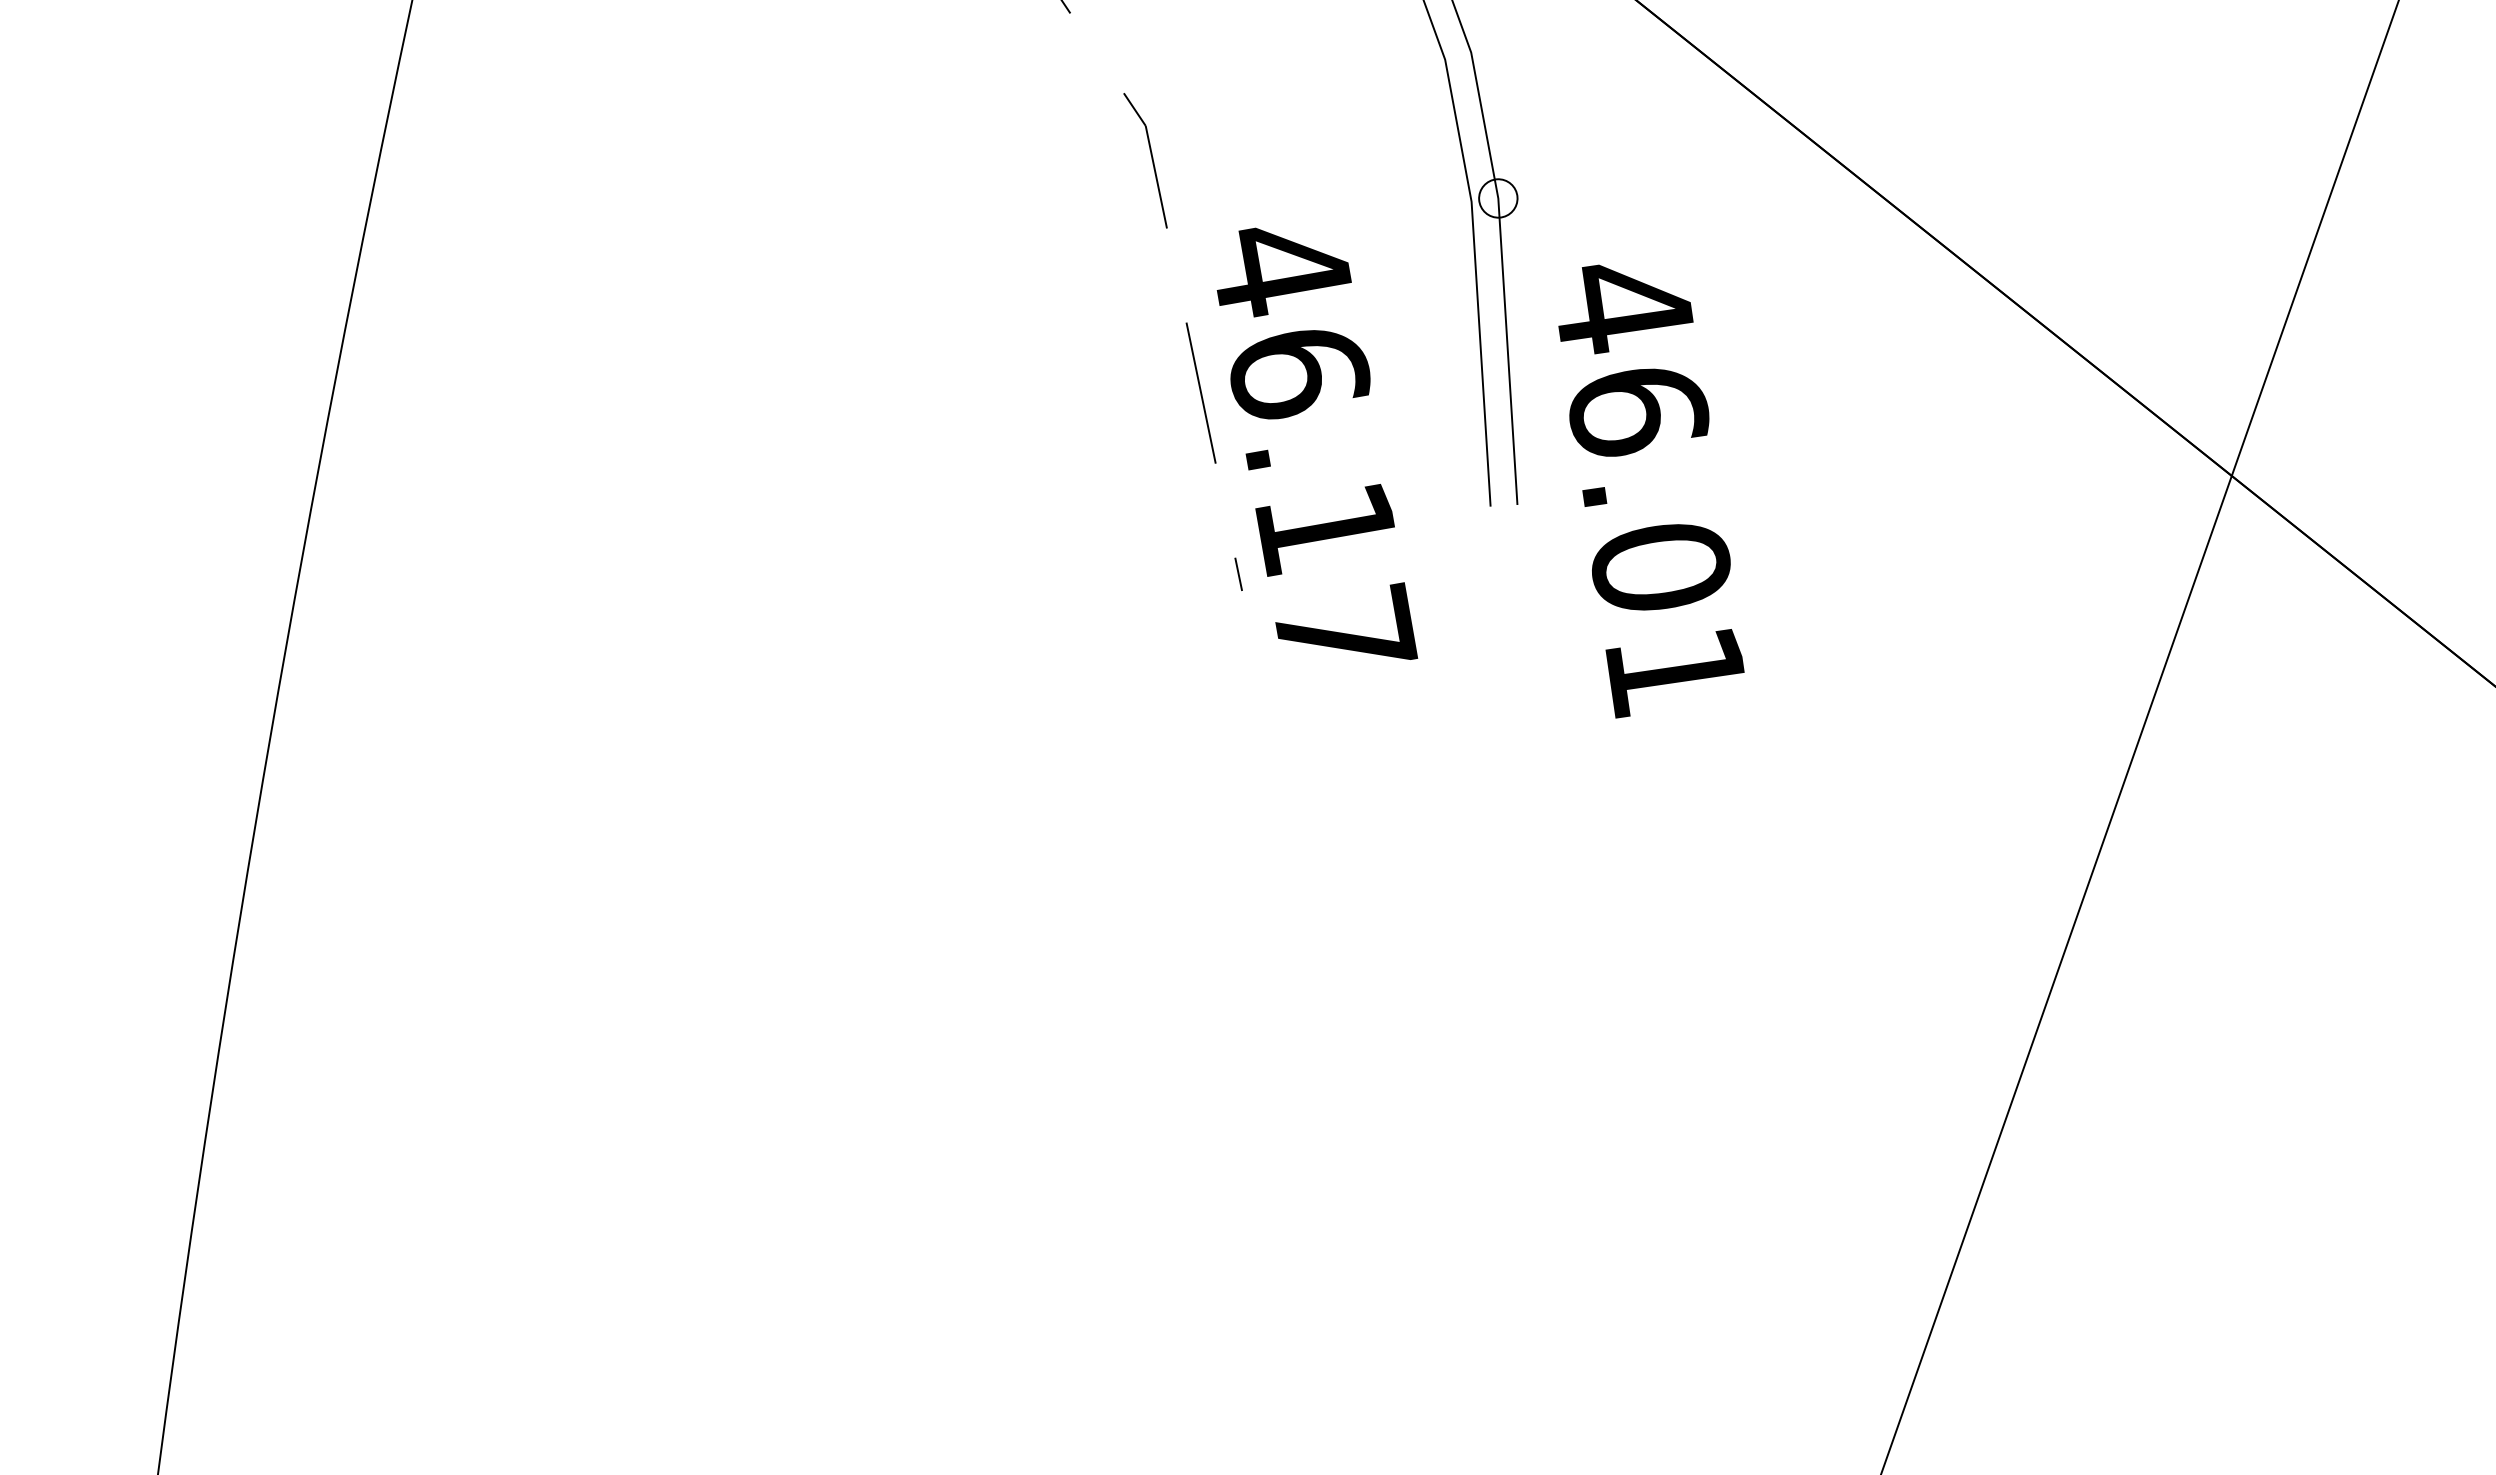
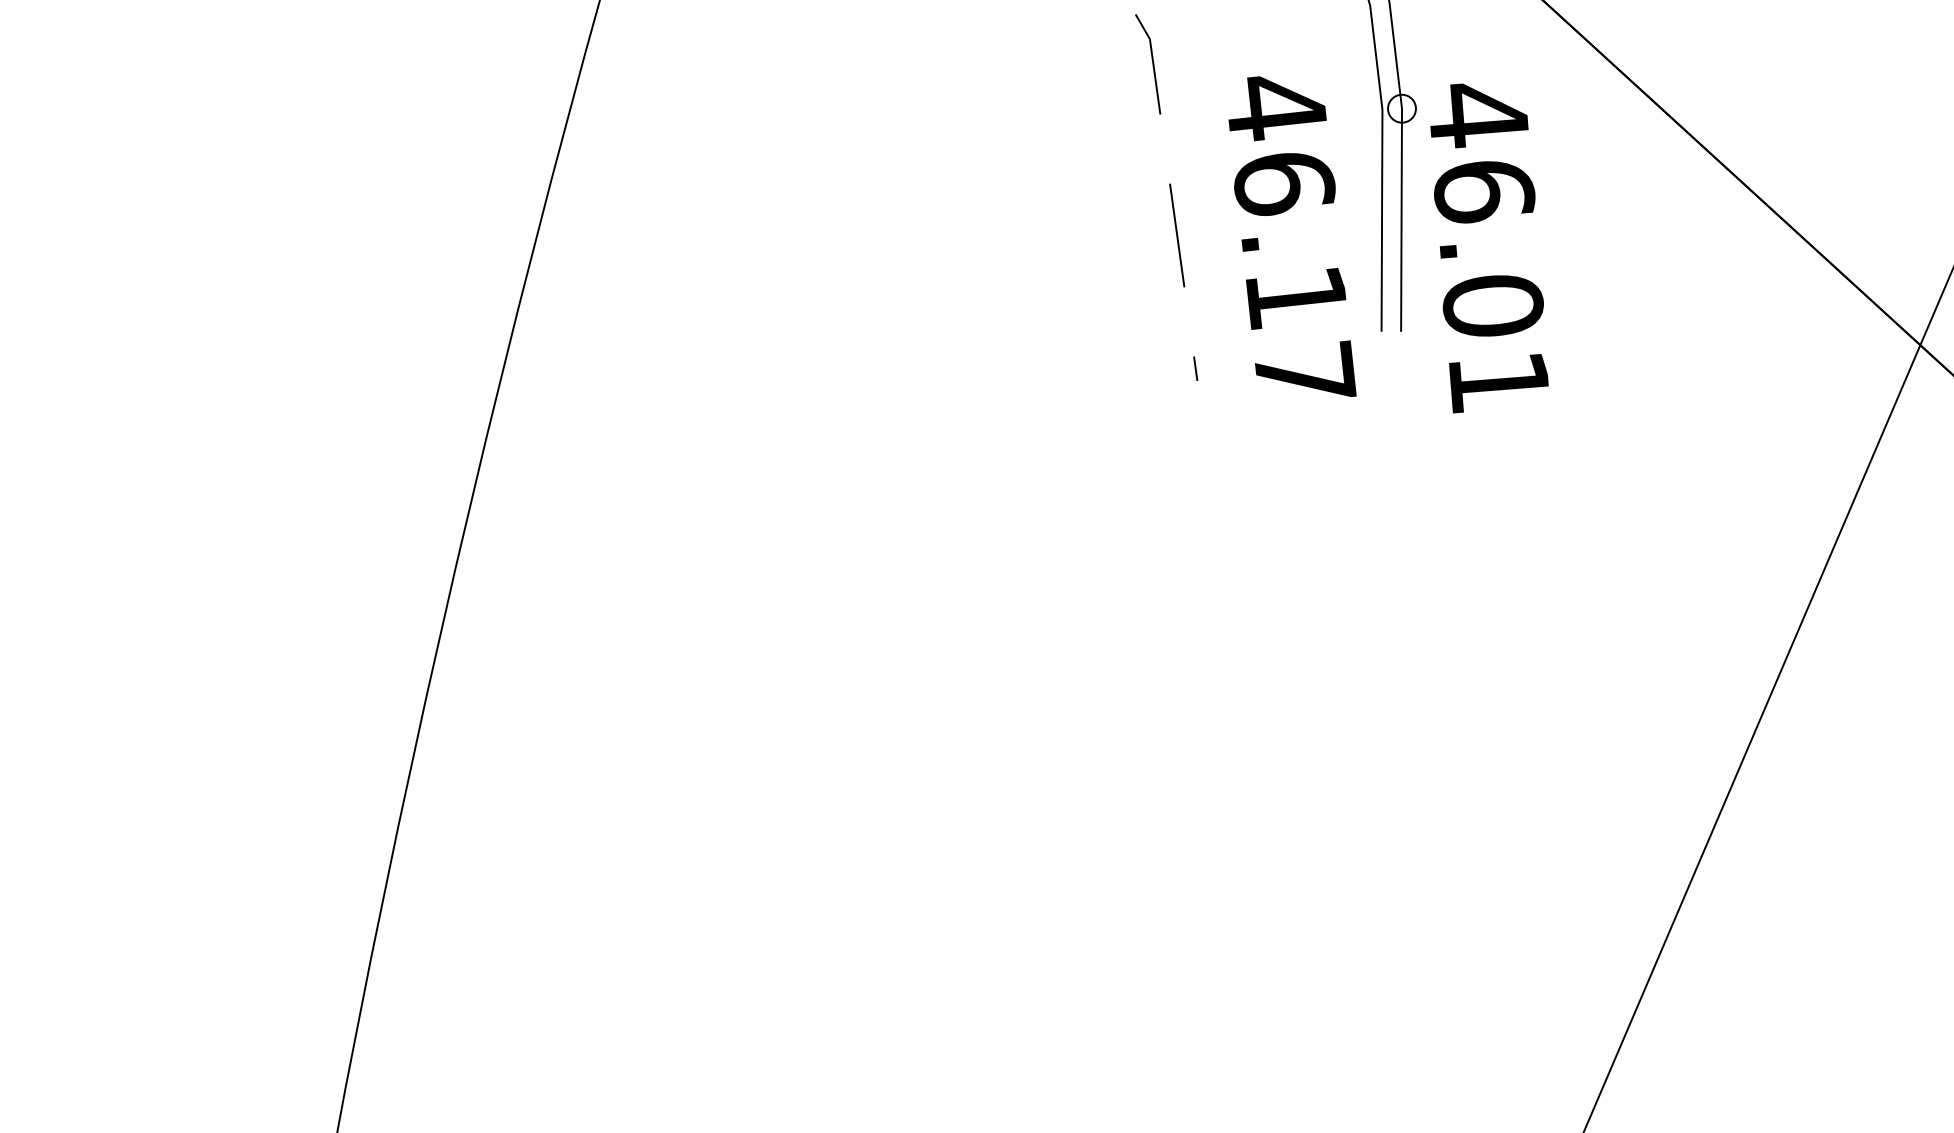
text: (1315, 444) -> (1292, 236), moved
text: (1650, 488) -> (1489, 248), moved

